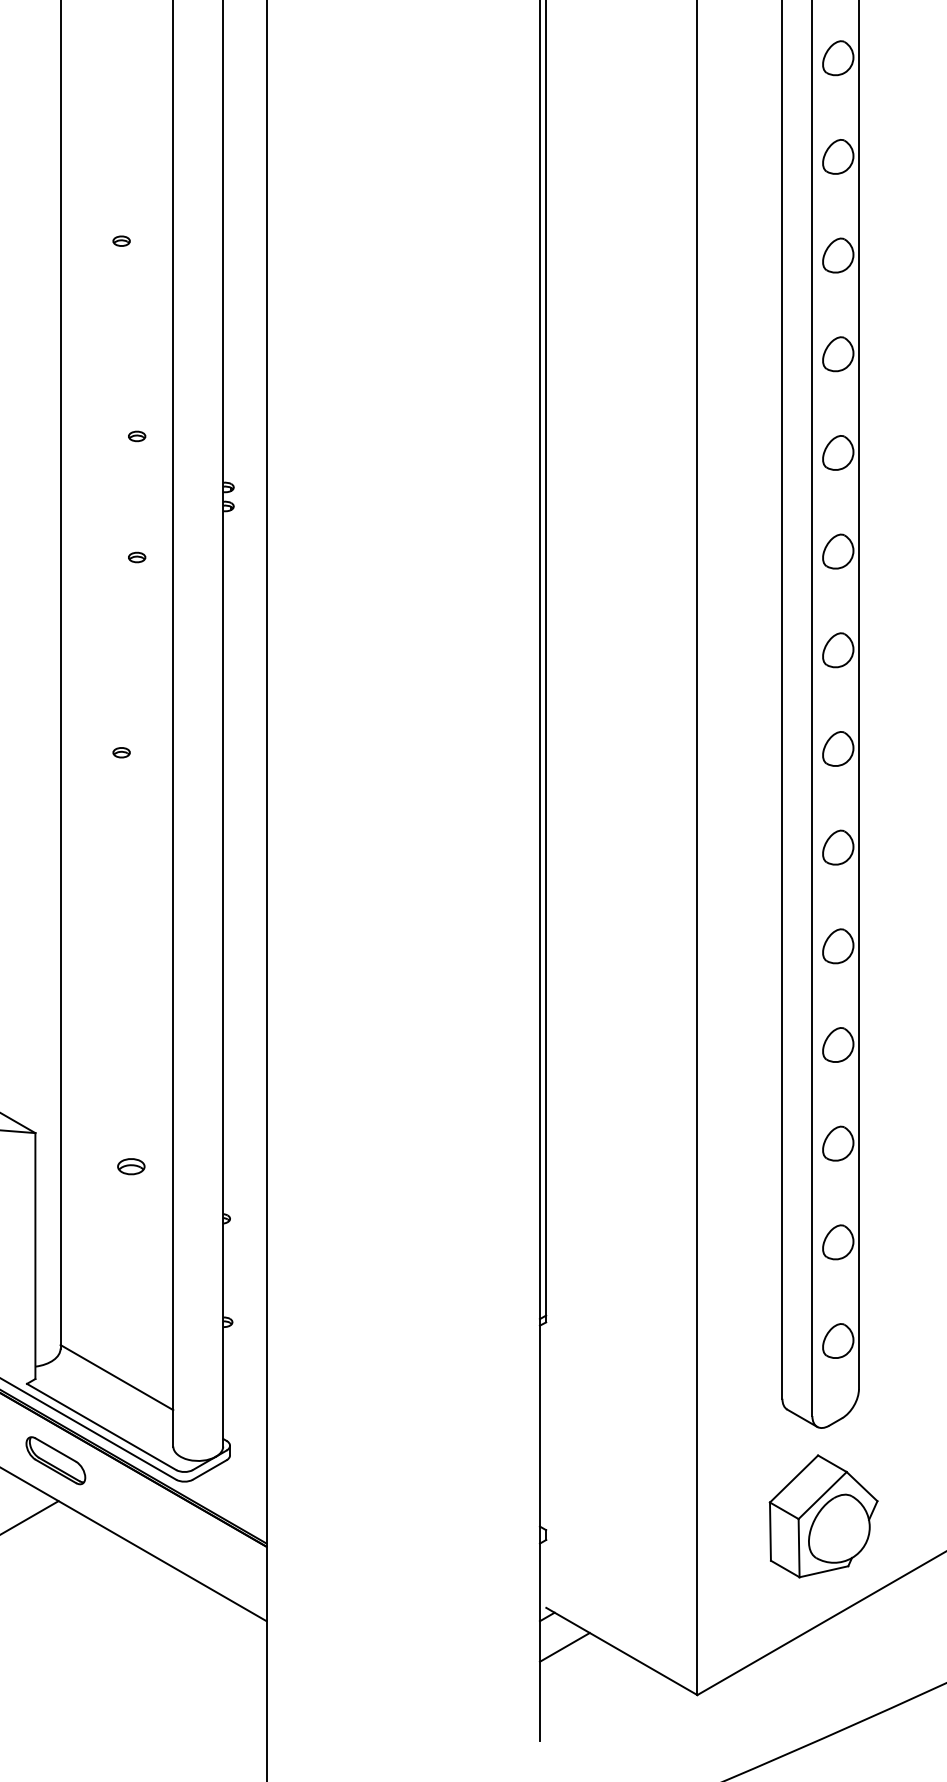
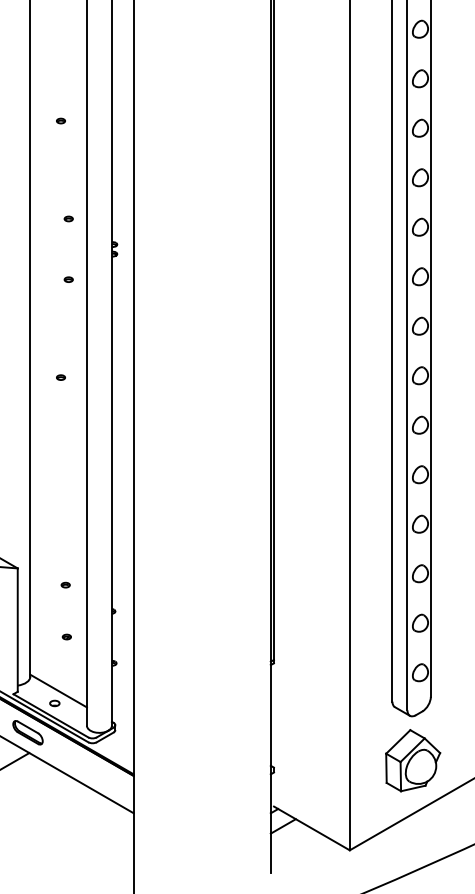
part: (130, 1165) -> (65, 584), size x0.62
part: (132, 1268) -> (66, 636), added
part: (108, 1402) -> (54, 703), added

